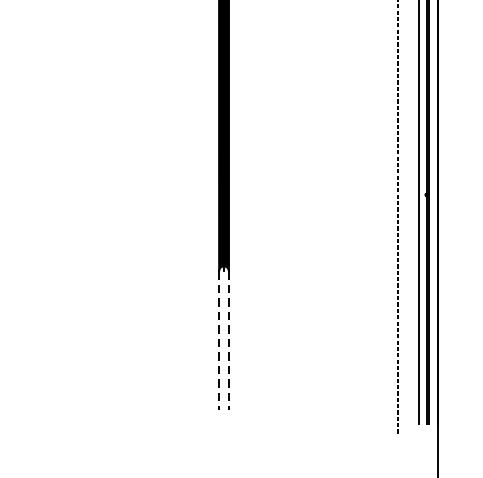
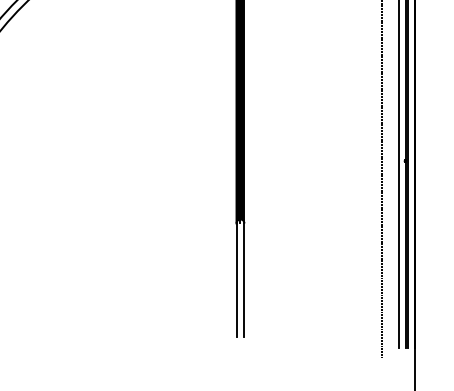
line: (219, 340) -> (236, 279), dashed -> solid
line: (228, 340) -> (244, 279), dashed -> solid

